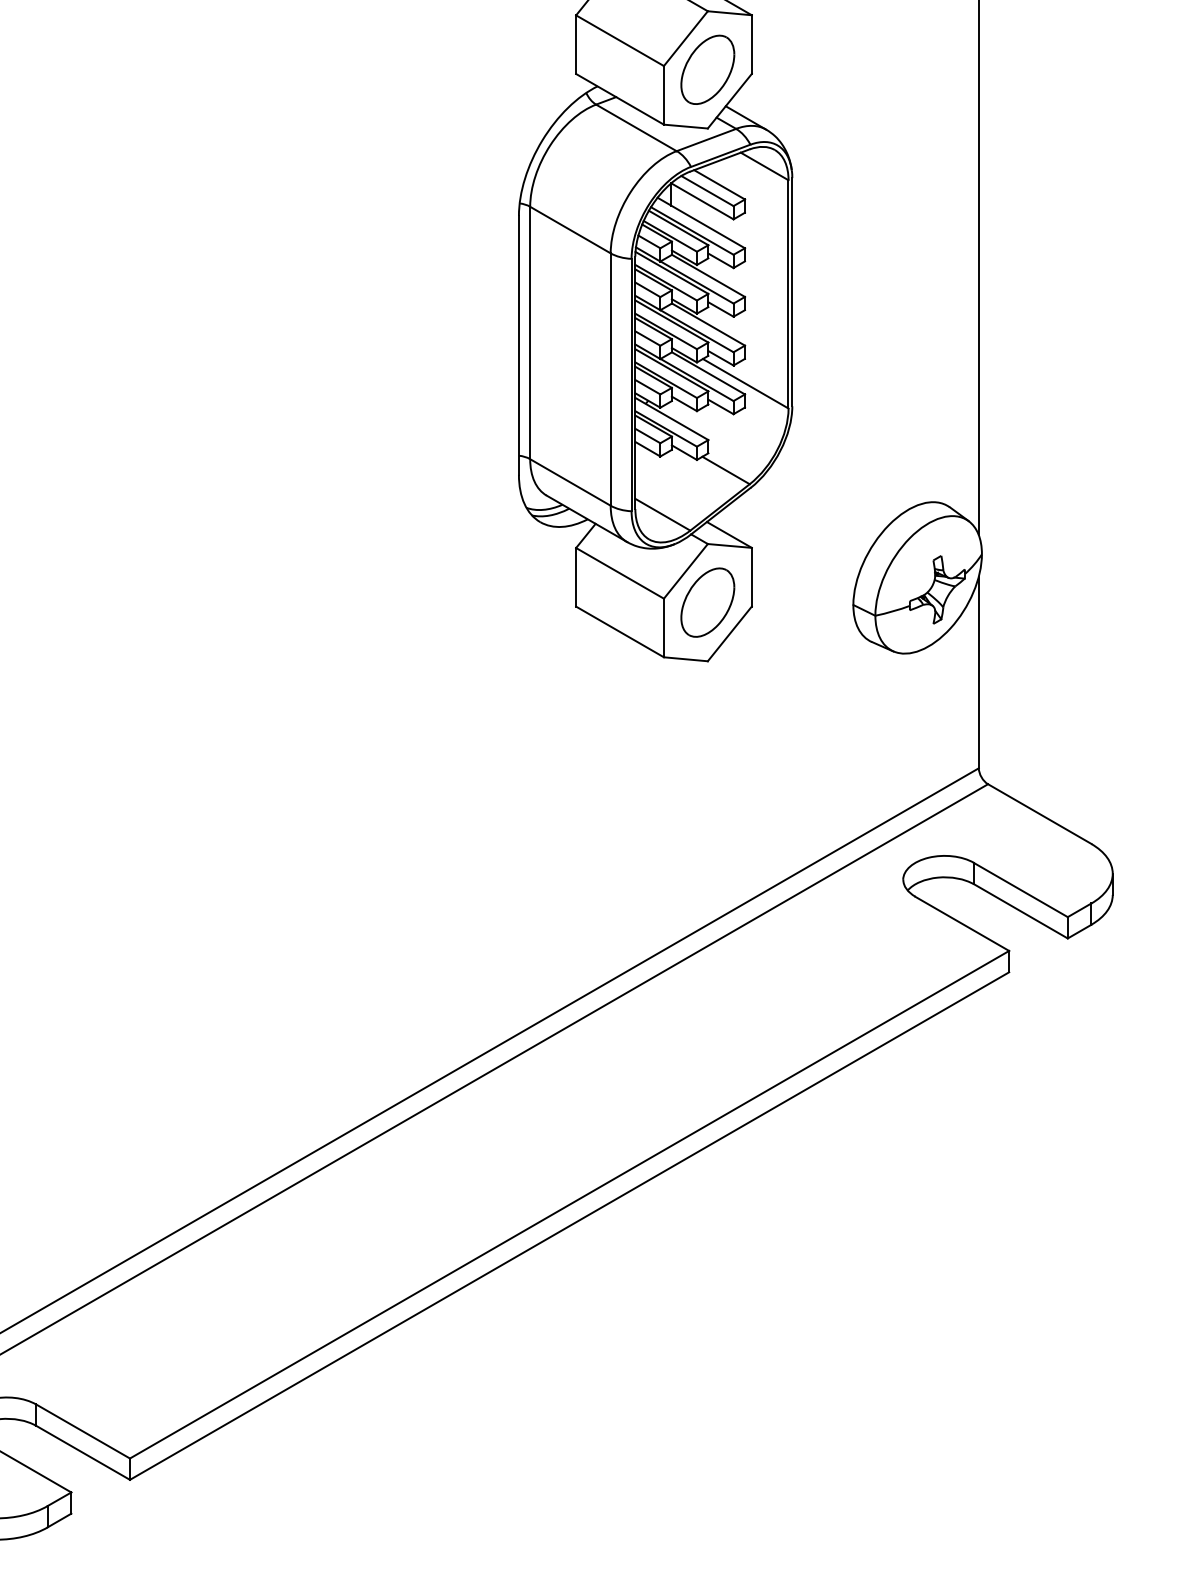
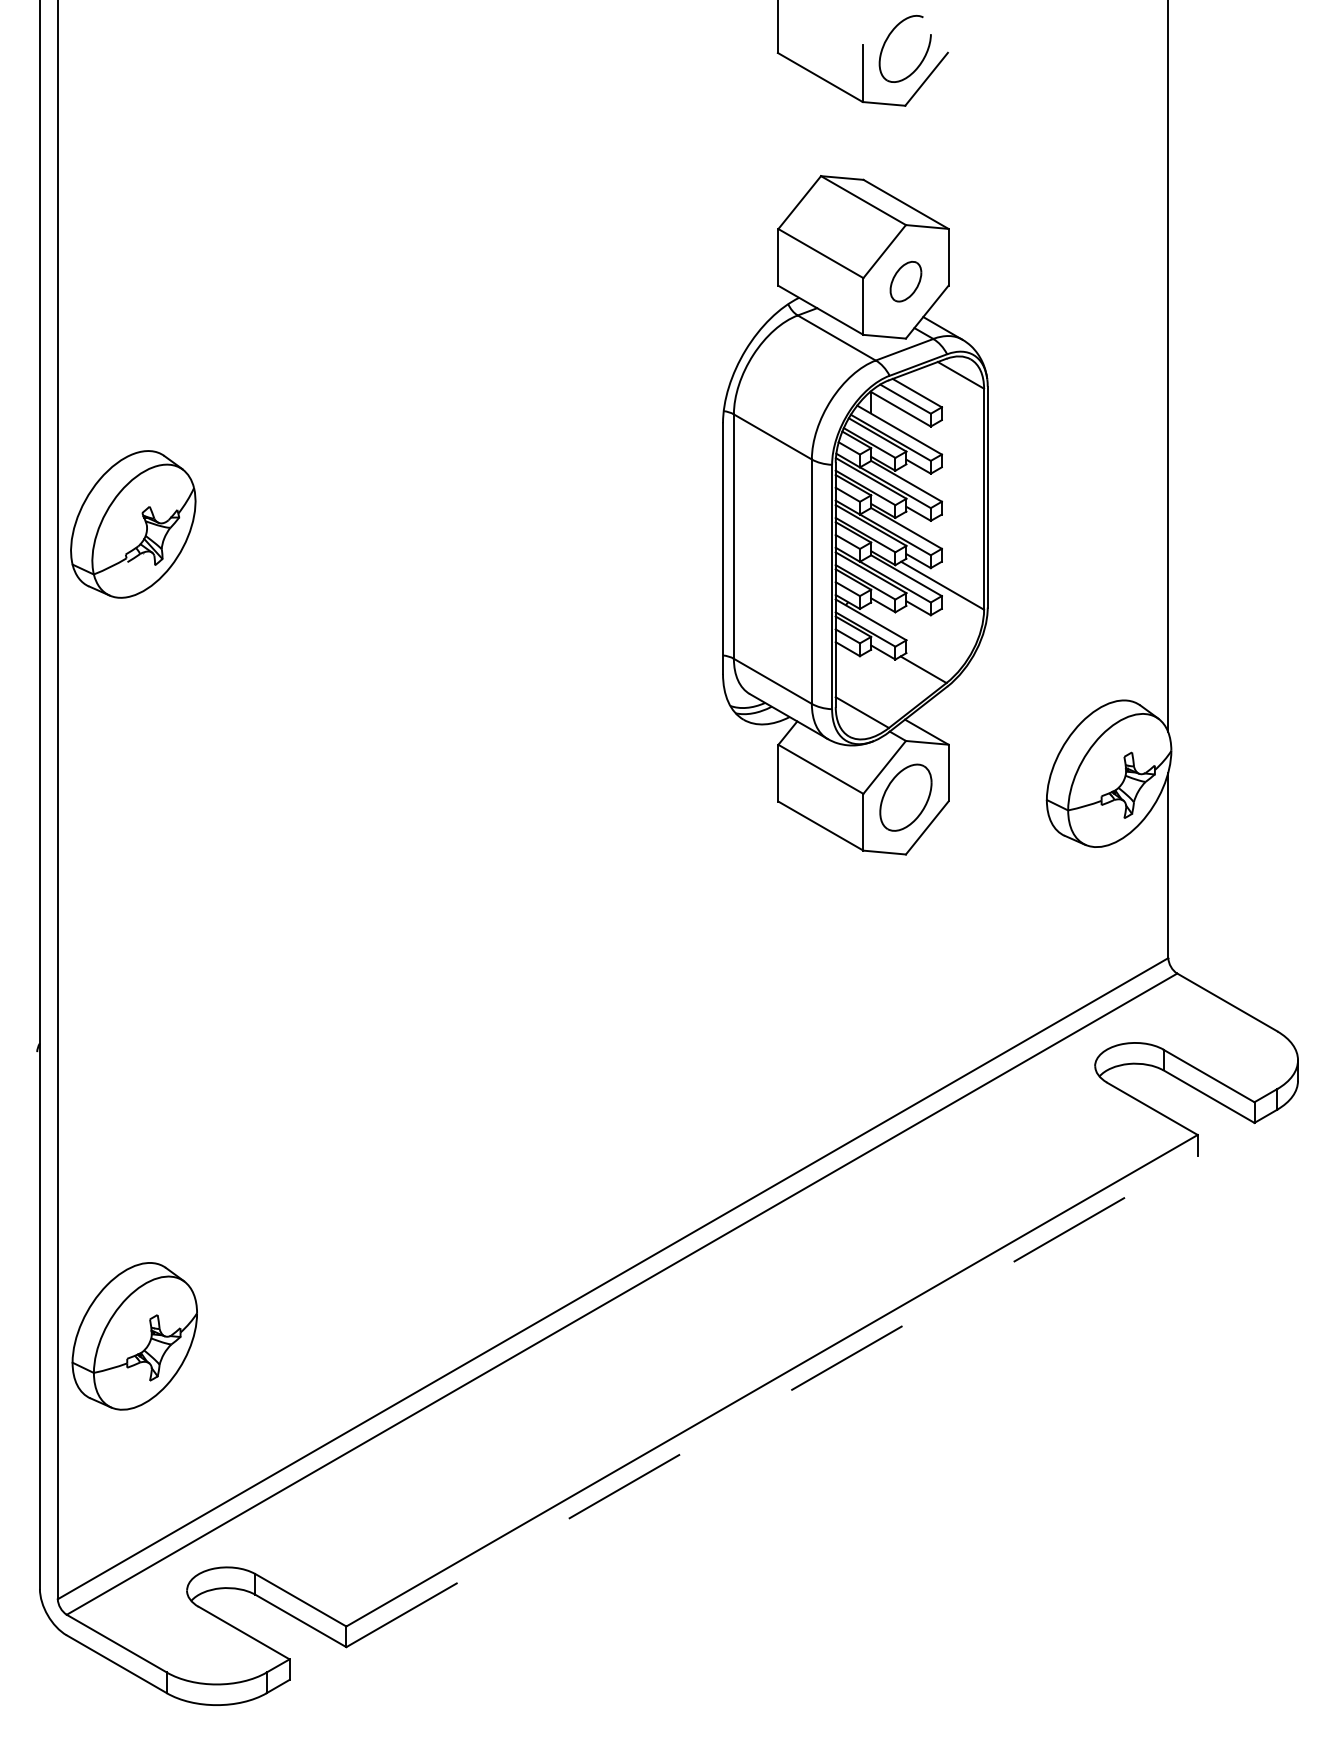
part: (707, 69) -> (905, 281), size x0.6
line: (570, 1226) -> (772, 1401), solid -> dashed

